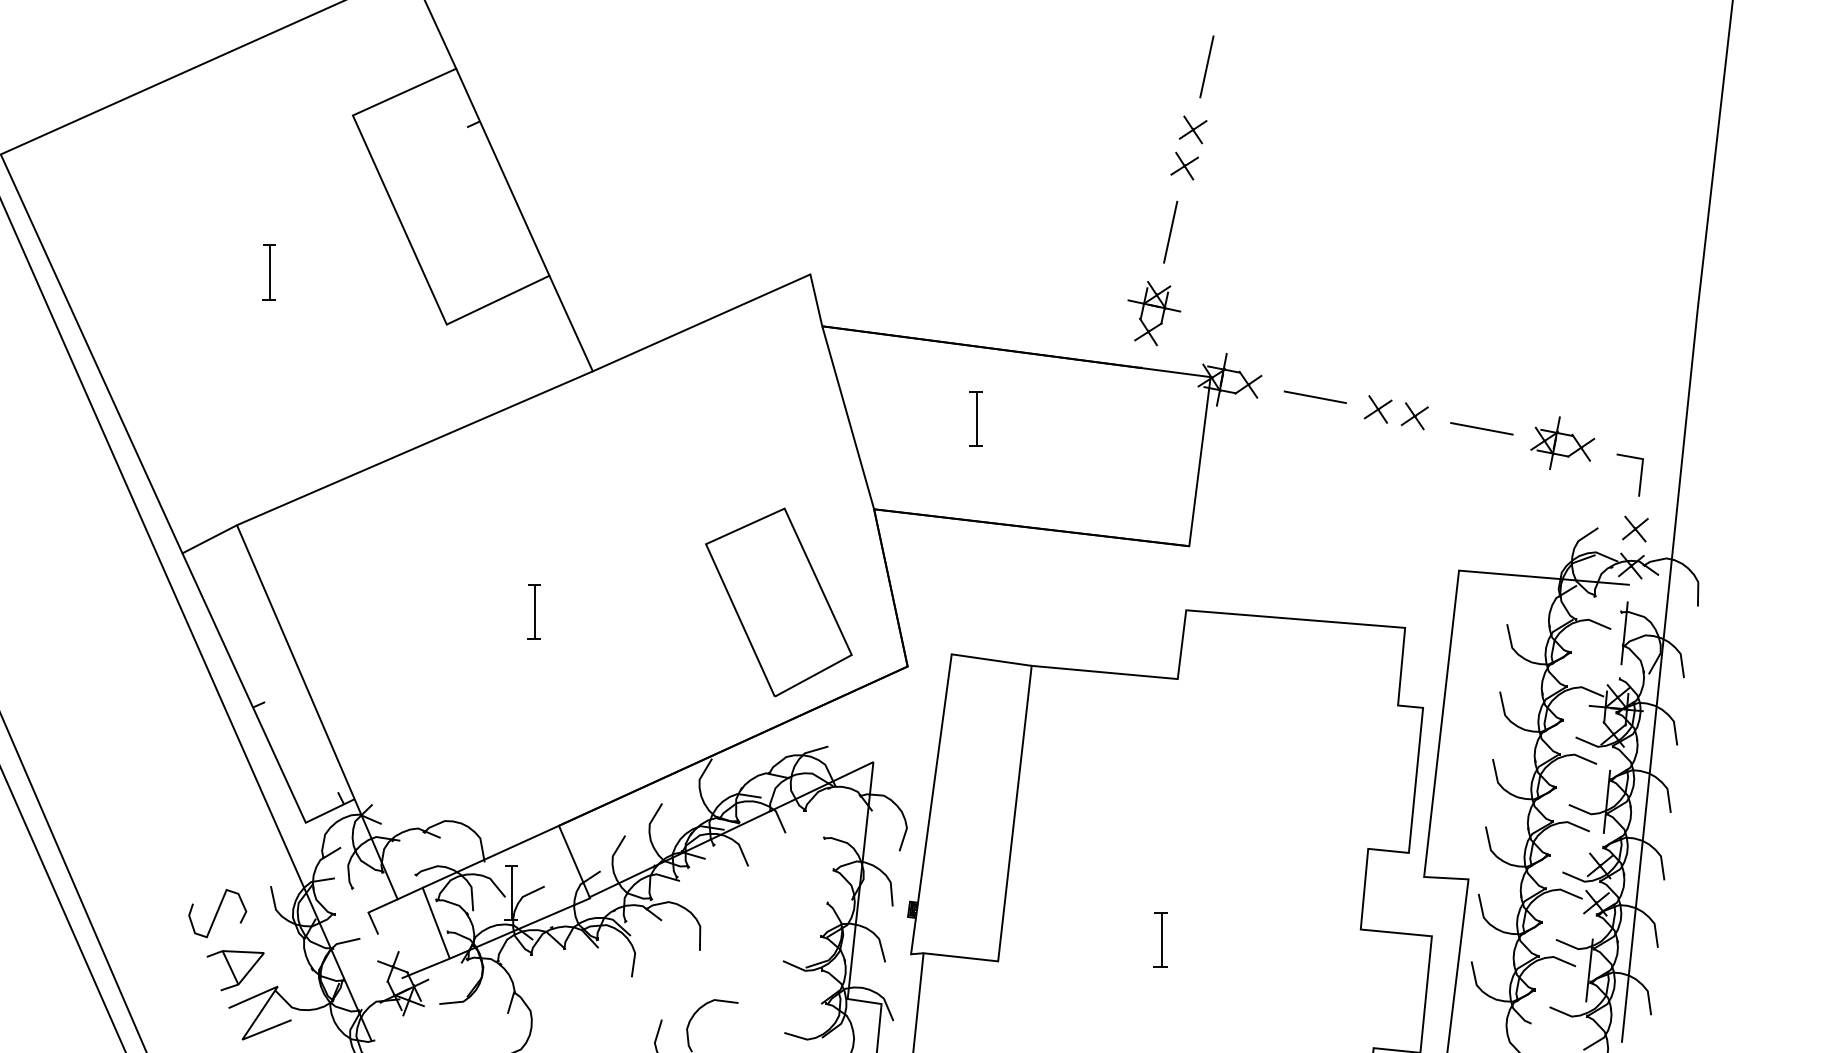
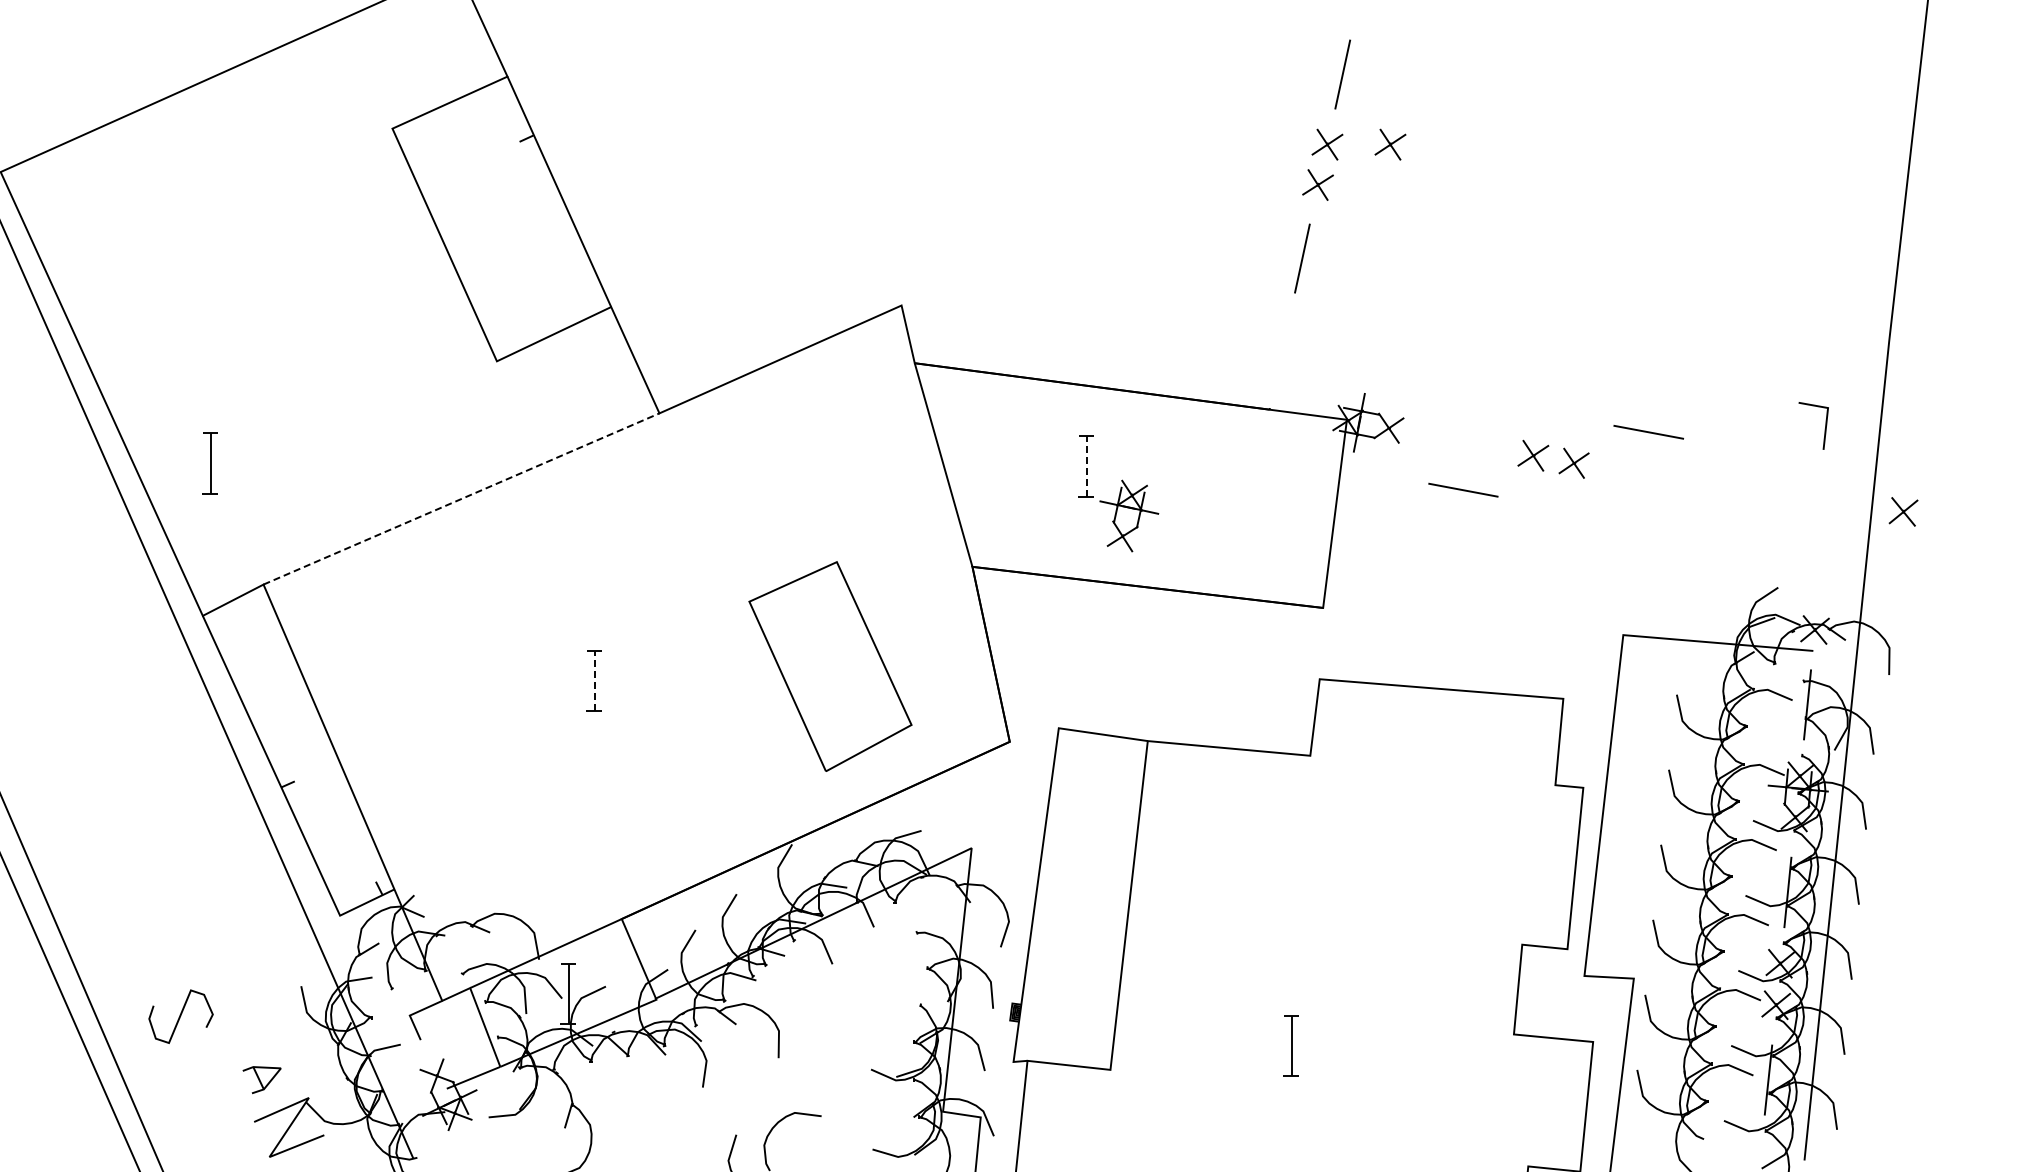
part: (1249, 129) -> (1390, 144), added
part: (268, 272) -> (209, 463), moved
part: (1154, 313) -> (1129, 515), moved
line: (1315, 396) -> (1463, 489), moved
line: (976, 419) -> (1086, 466), solid -> dashed
line: (1481, 428) -> (1648, 432), moved
part: (1562, 443) -> (1738, 493), removed
line: (414, 447) -> (461, 498), solid -> dashed
line: (1639, 478) -> (1824, 429), moved
part: (1635, 528) -> (1903, 511), moved
part: (778, 602) -> (830, 666), moved
line: (535, 611) -> (595, 680), solid -> dashed
curve: (217, 913) -> (180, 1016), moved
part: (235, 970) -> (261, 1079), size x0.6

